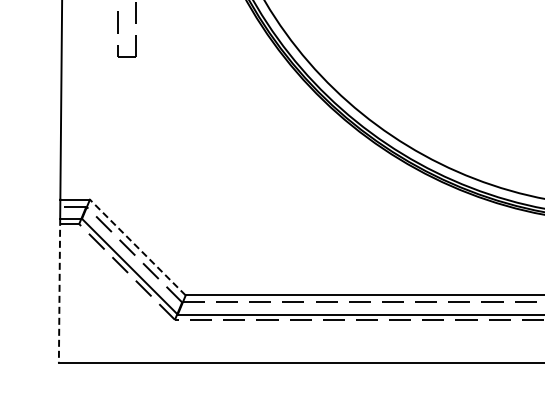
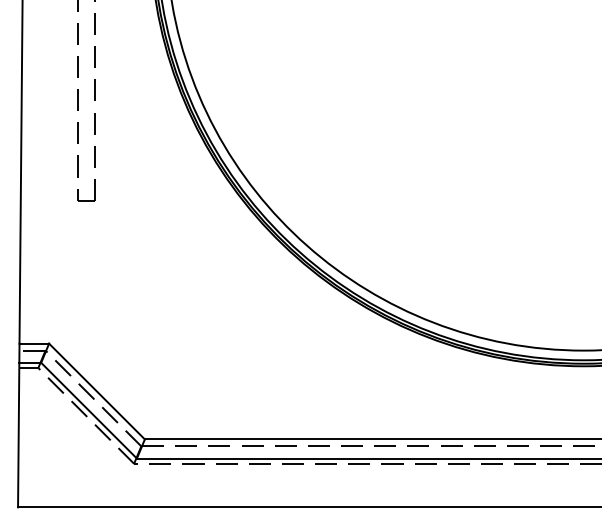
line: (138, 247) -> (97, 391), dashed -> solid
line: (59, 291) -> (18, 435), dashed -> solid

